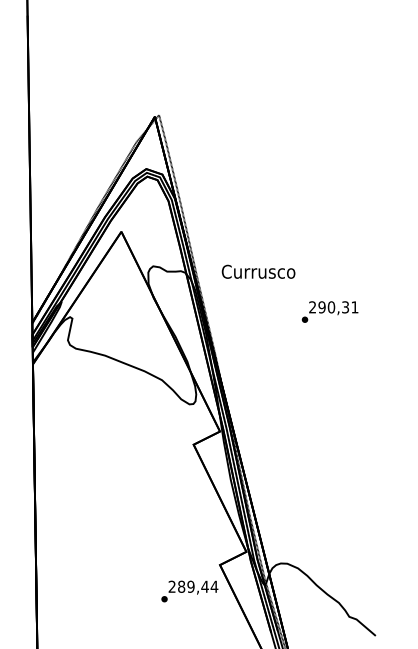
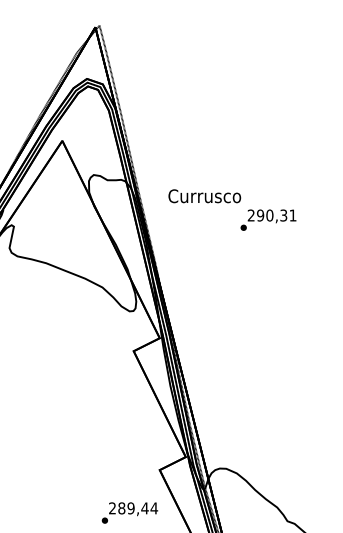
text: (258, 271) -> (204, 195), moved
text: (189, 591) -> (129, 513), moved

